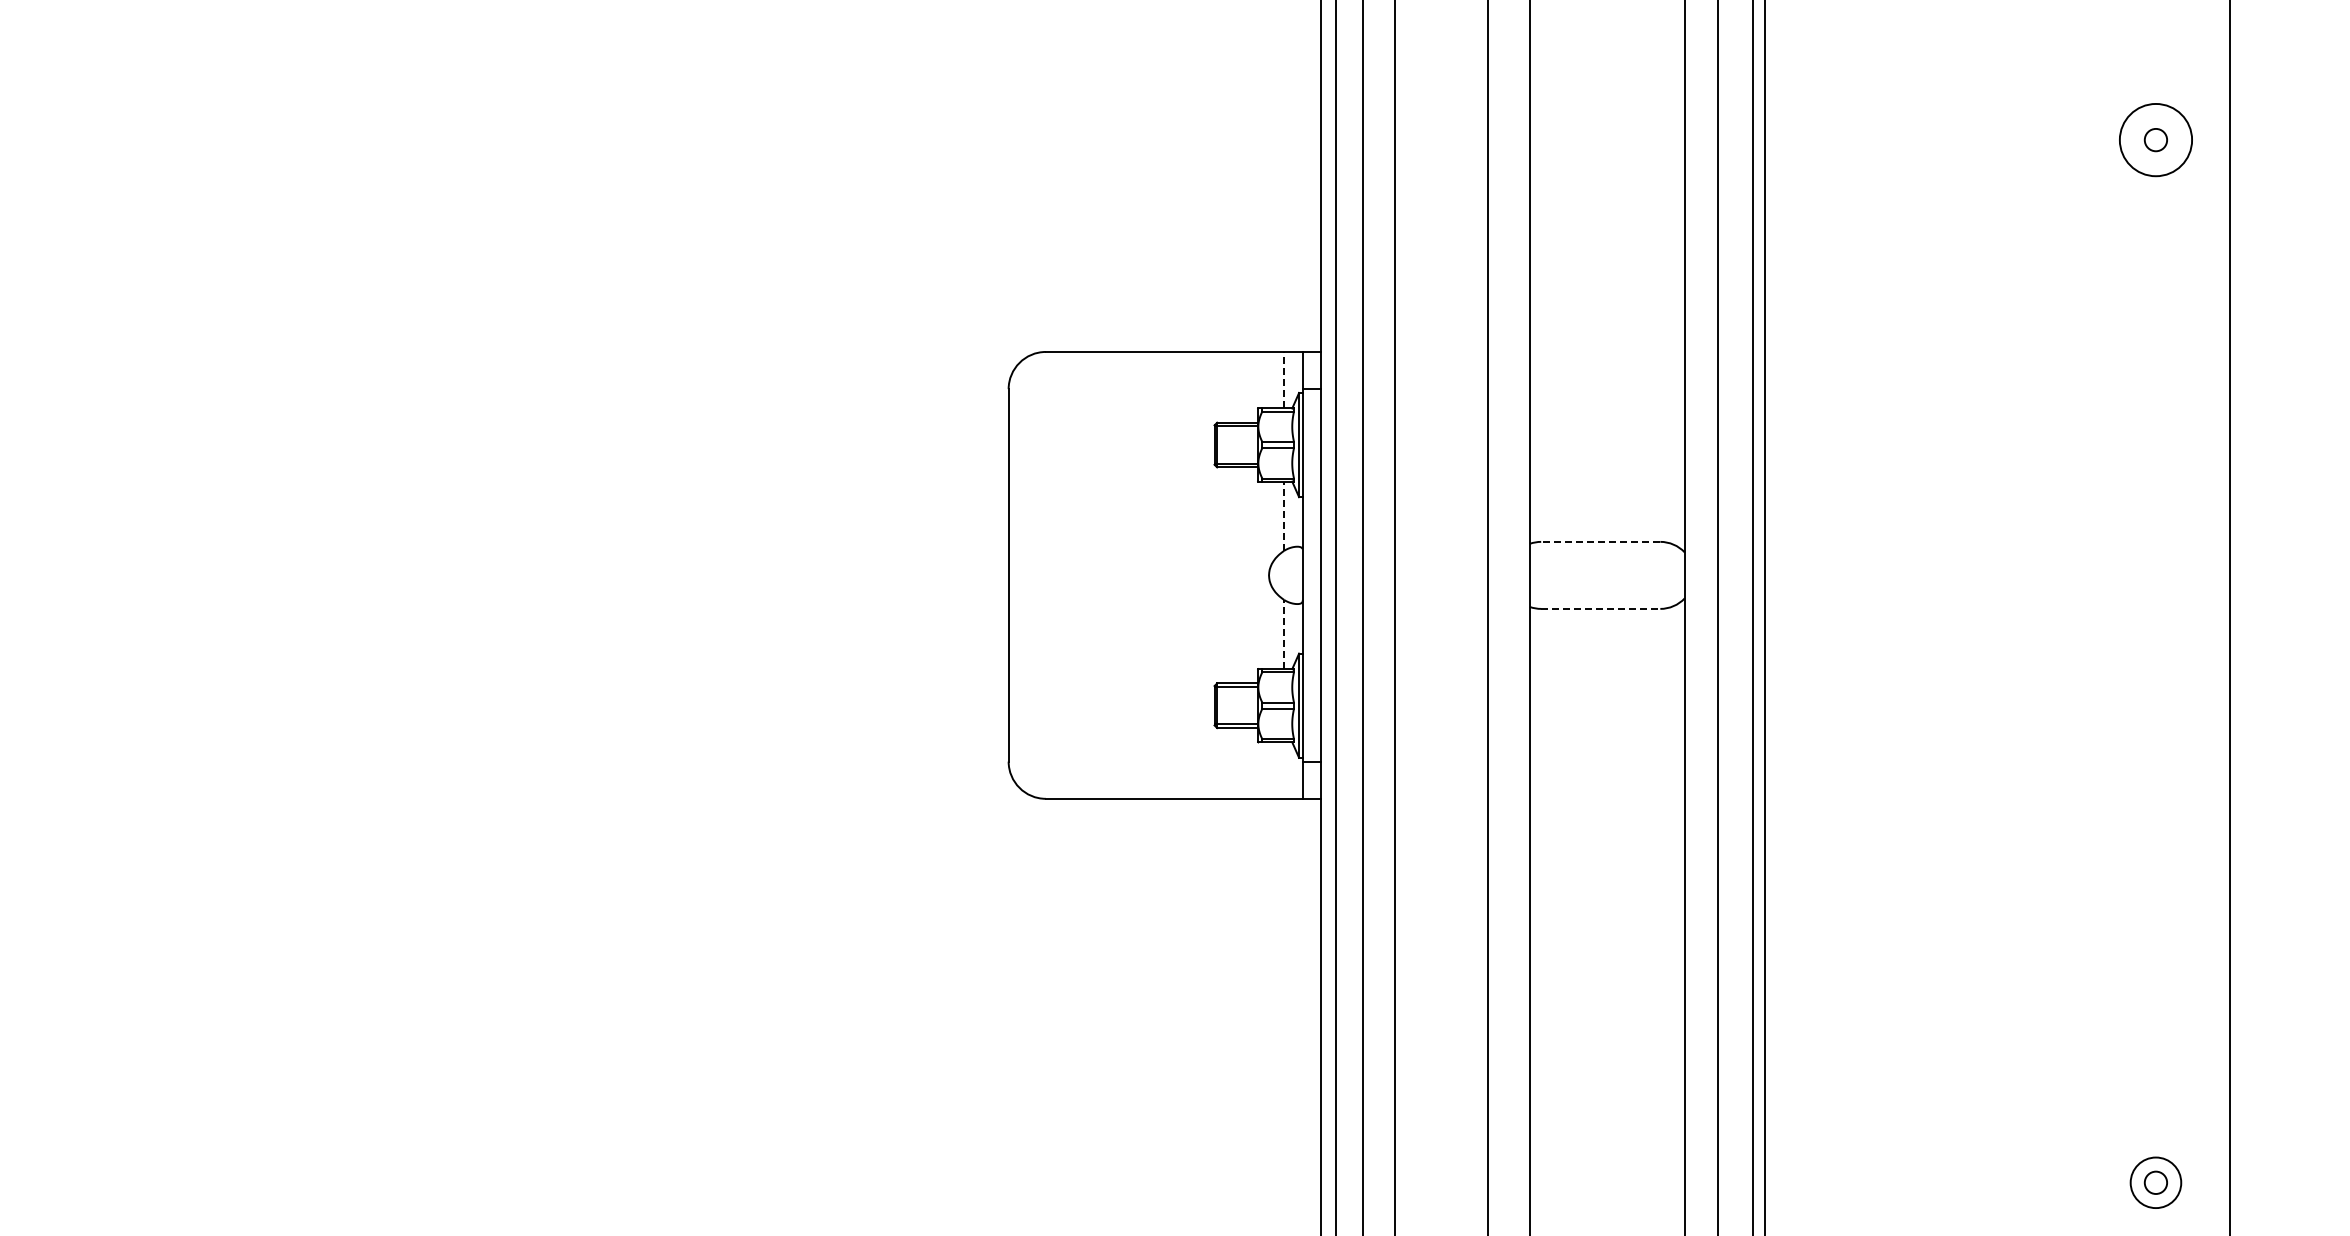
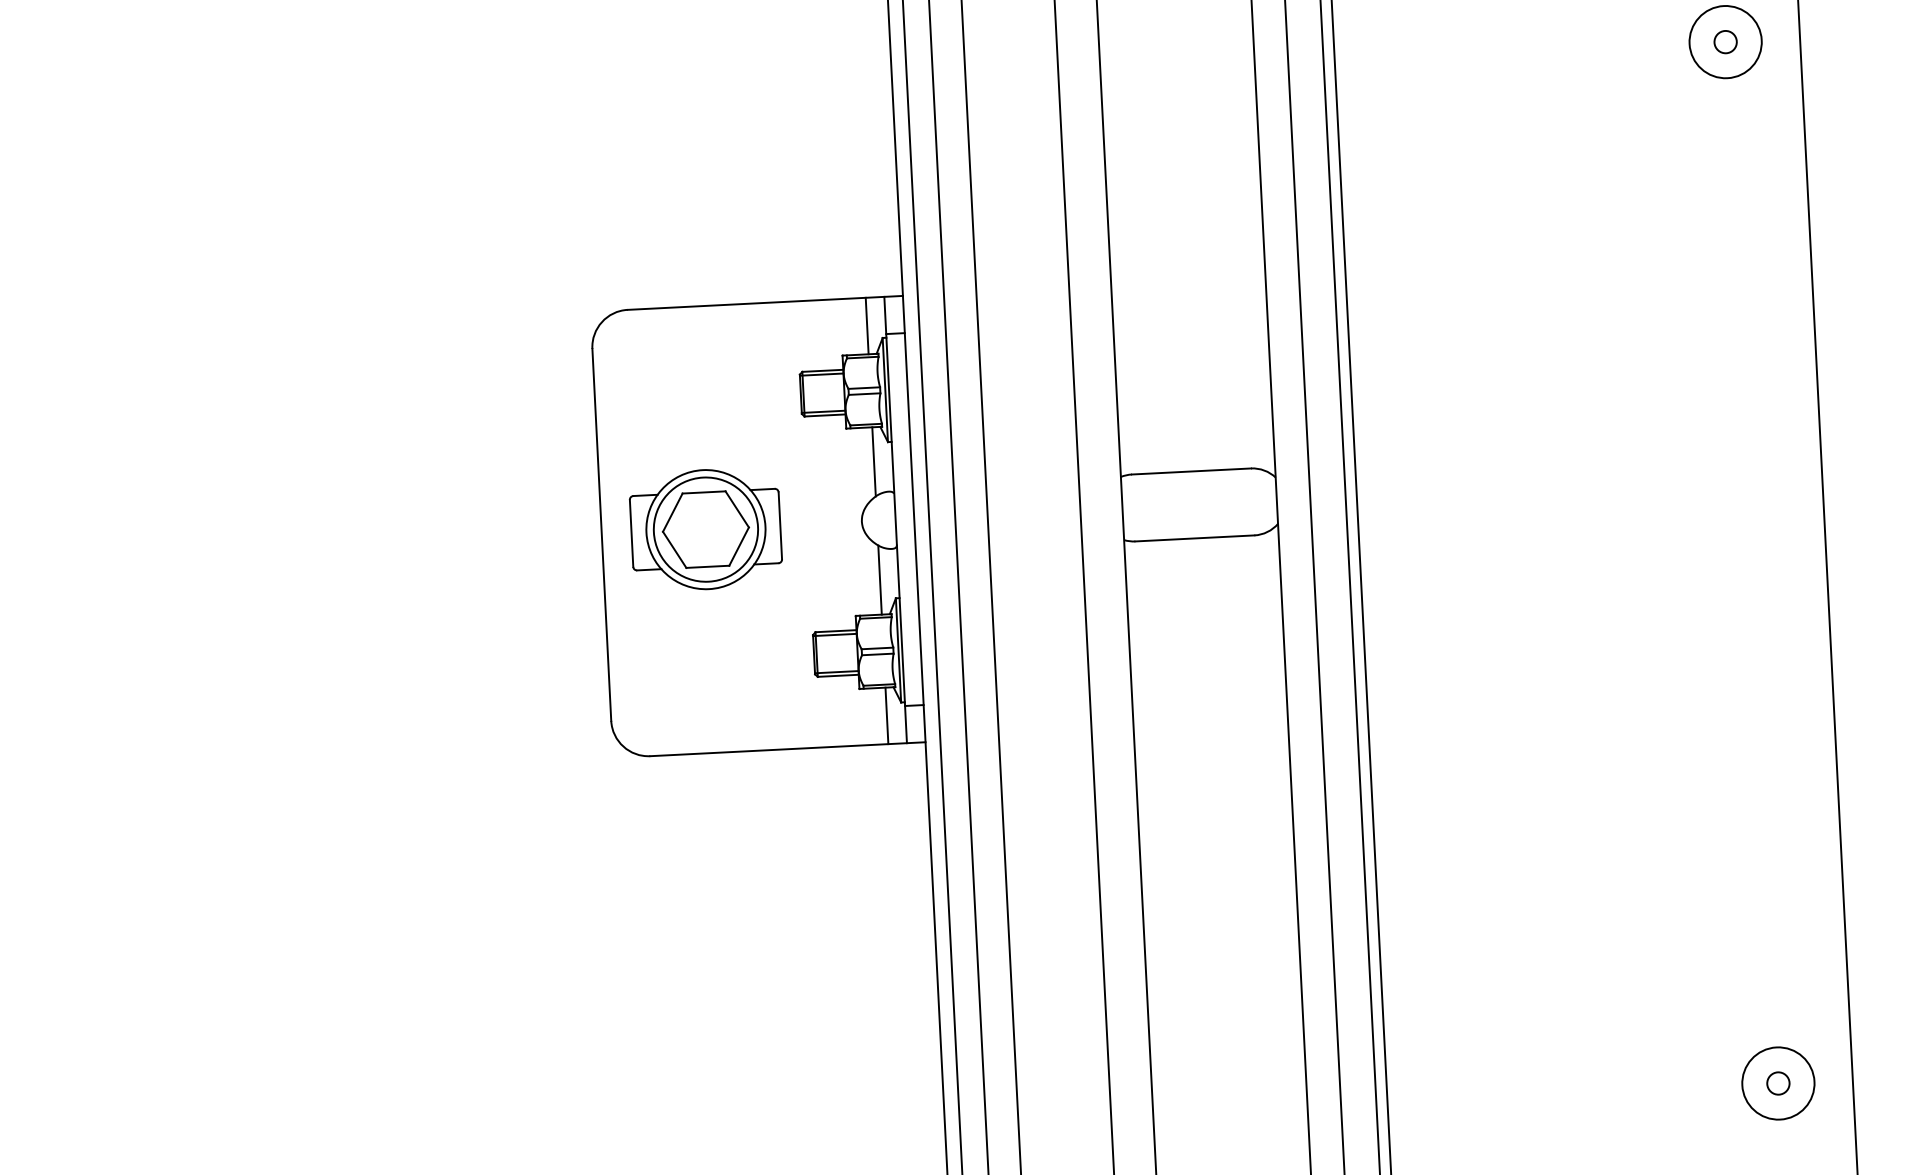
line: (1284, 379) -> (867, 325), dashed -> solid
line: (1284, 516) -> (874, 462), dashed -> solid
line: (1600, 541) -> (1191, 471), dashed -> solid
part: (1112, 574) -> (705, 528), added
line: (1600, 608) -> (1194, 538), dashed -> solid
line: (1284, 634) -> (880, 579), dashed -> solid
line: (1284, 770) -> (887, 715), added
circle: (2155, 1182) -> (1777, 1083), size x1.43

